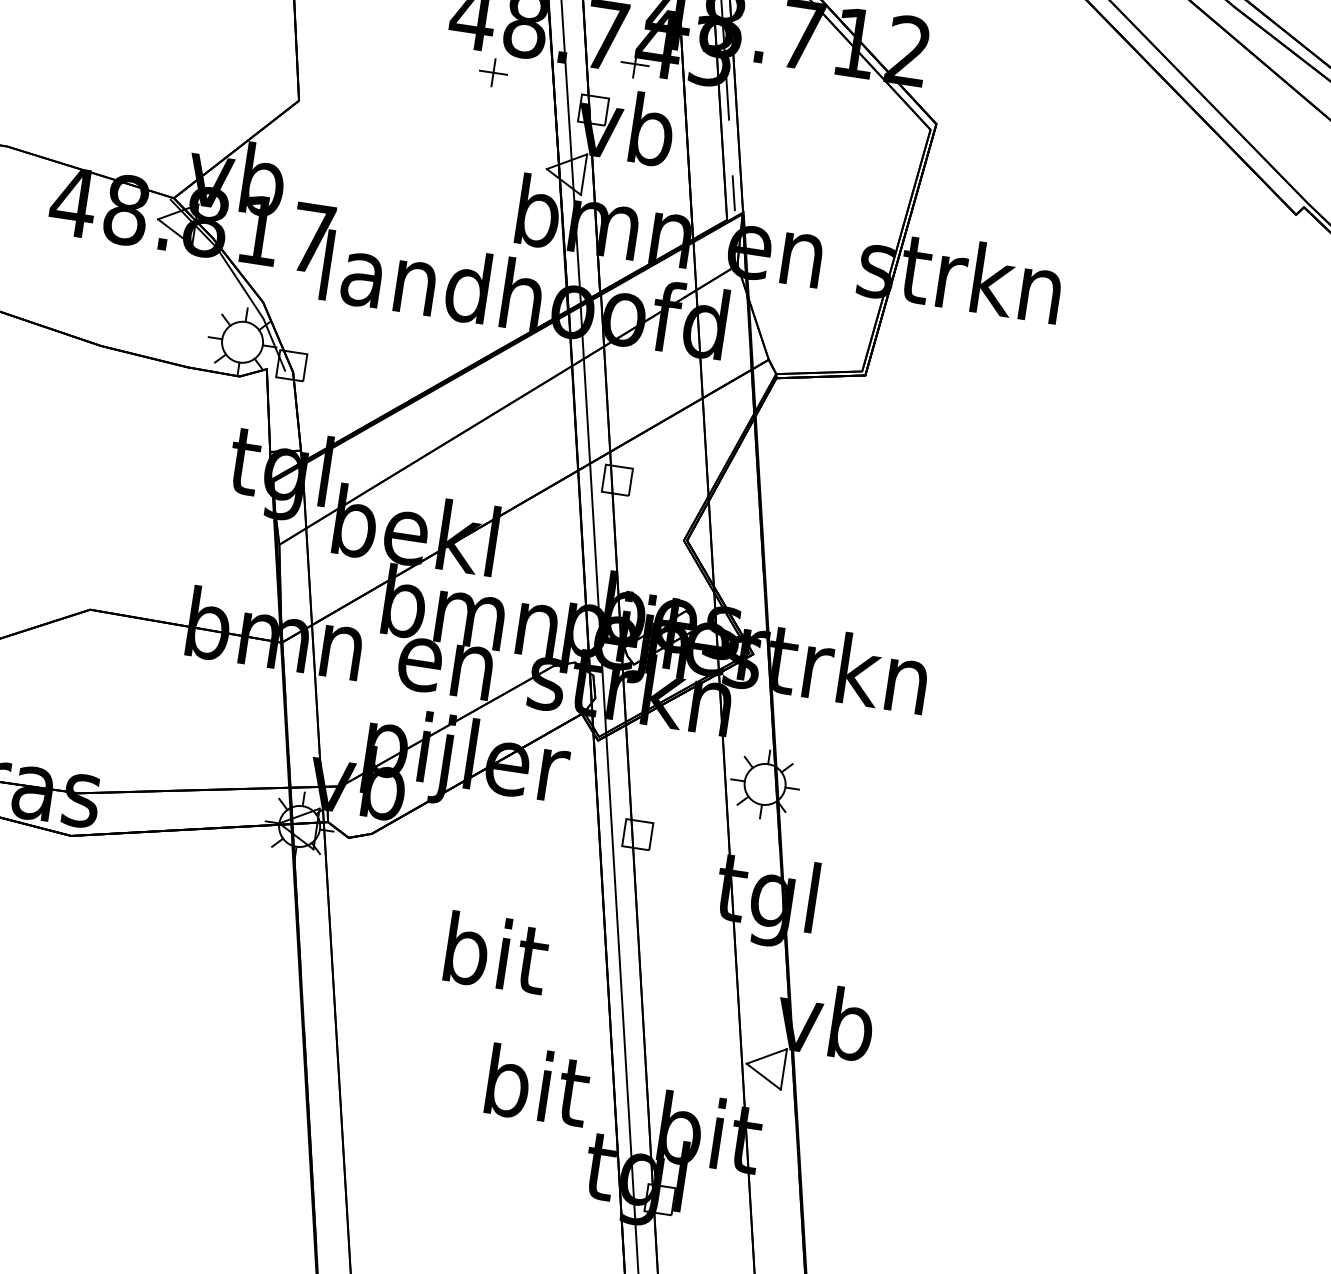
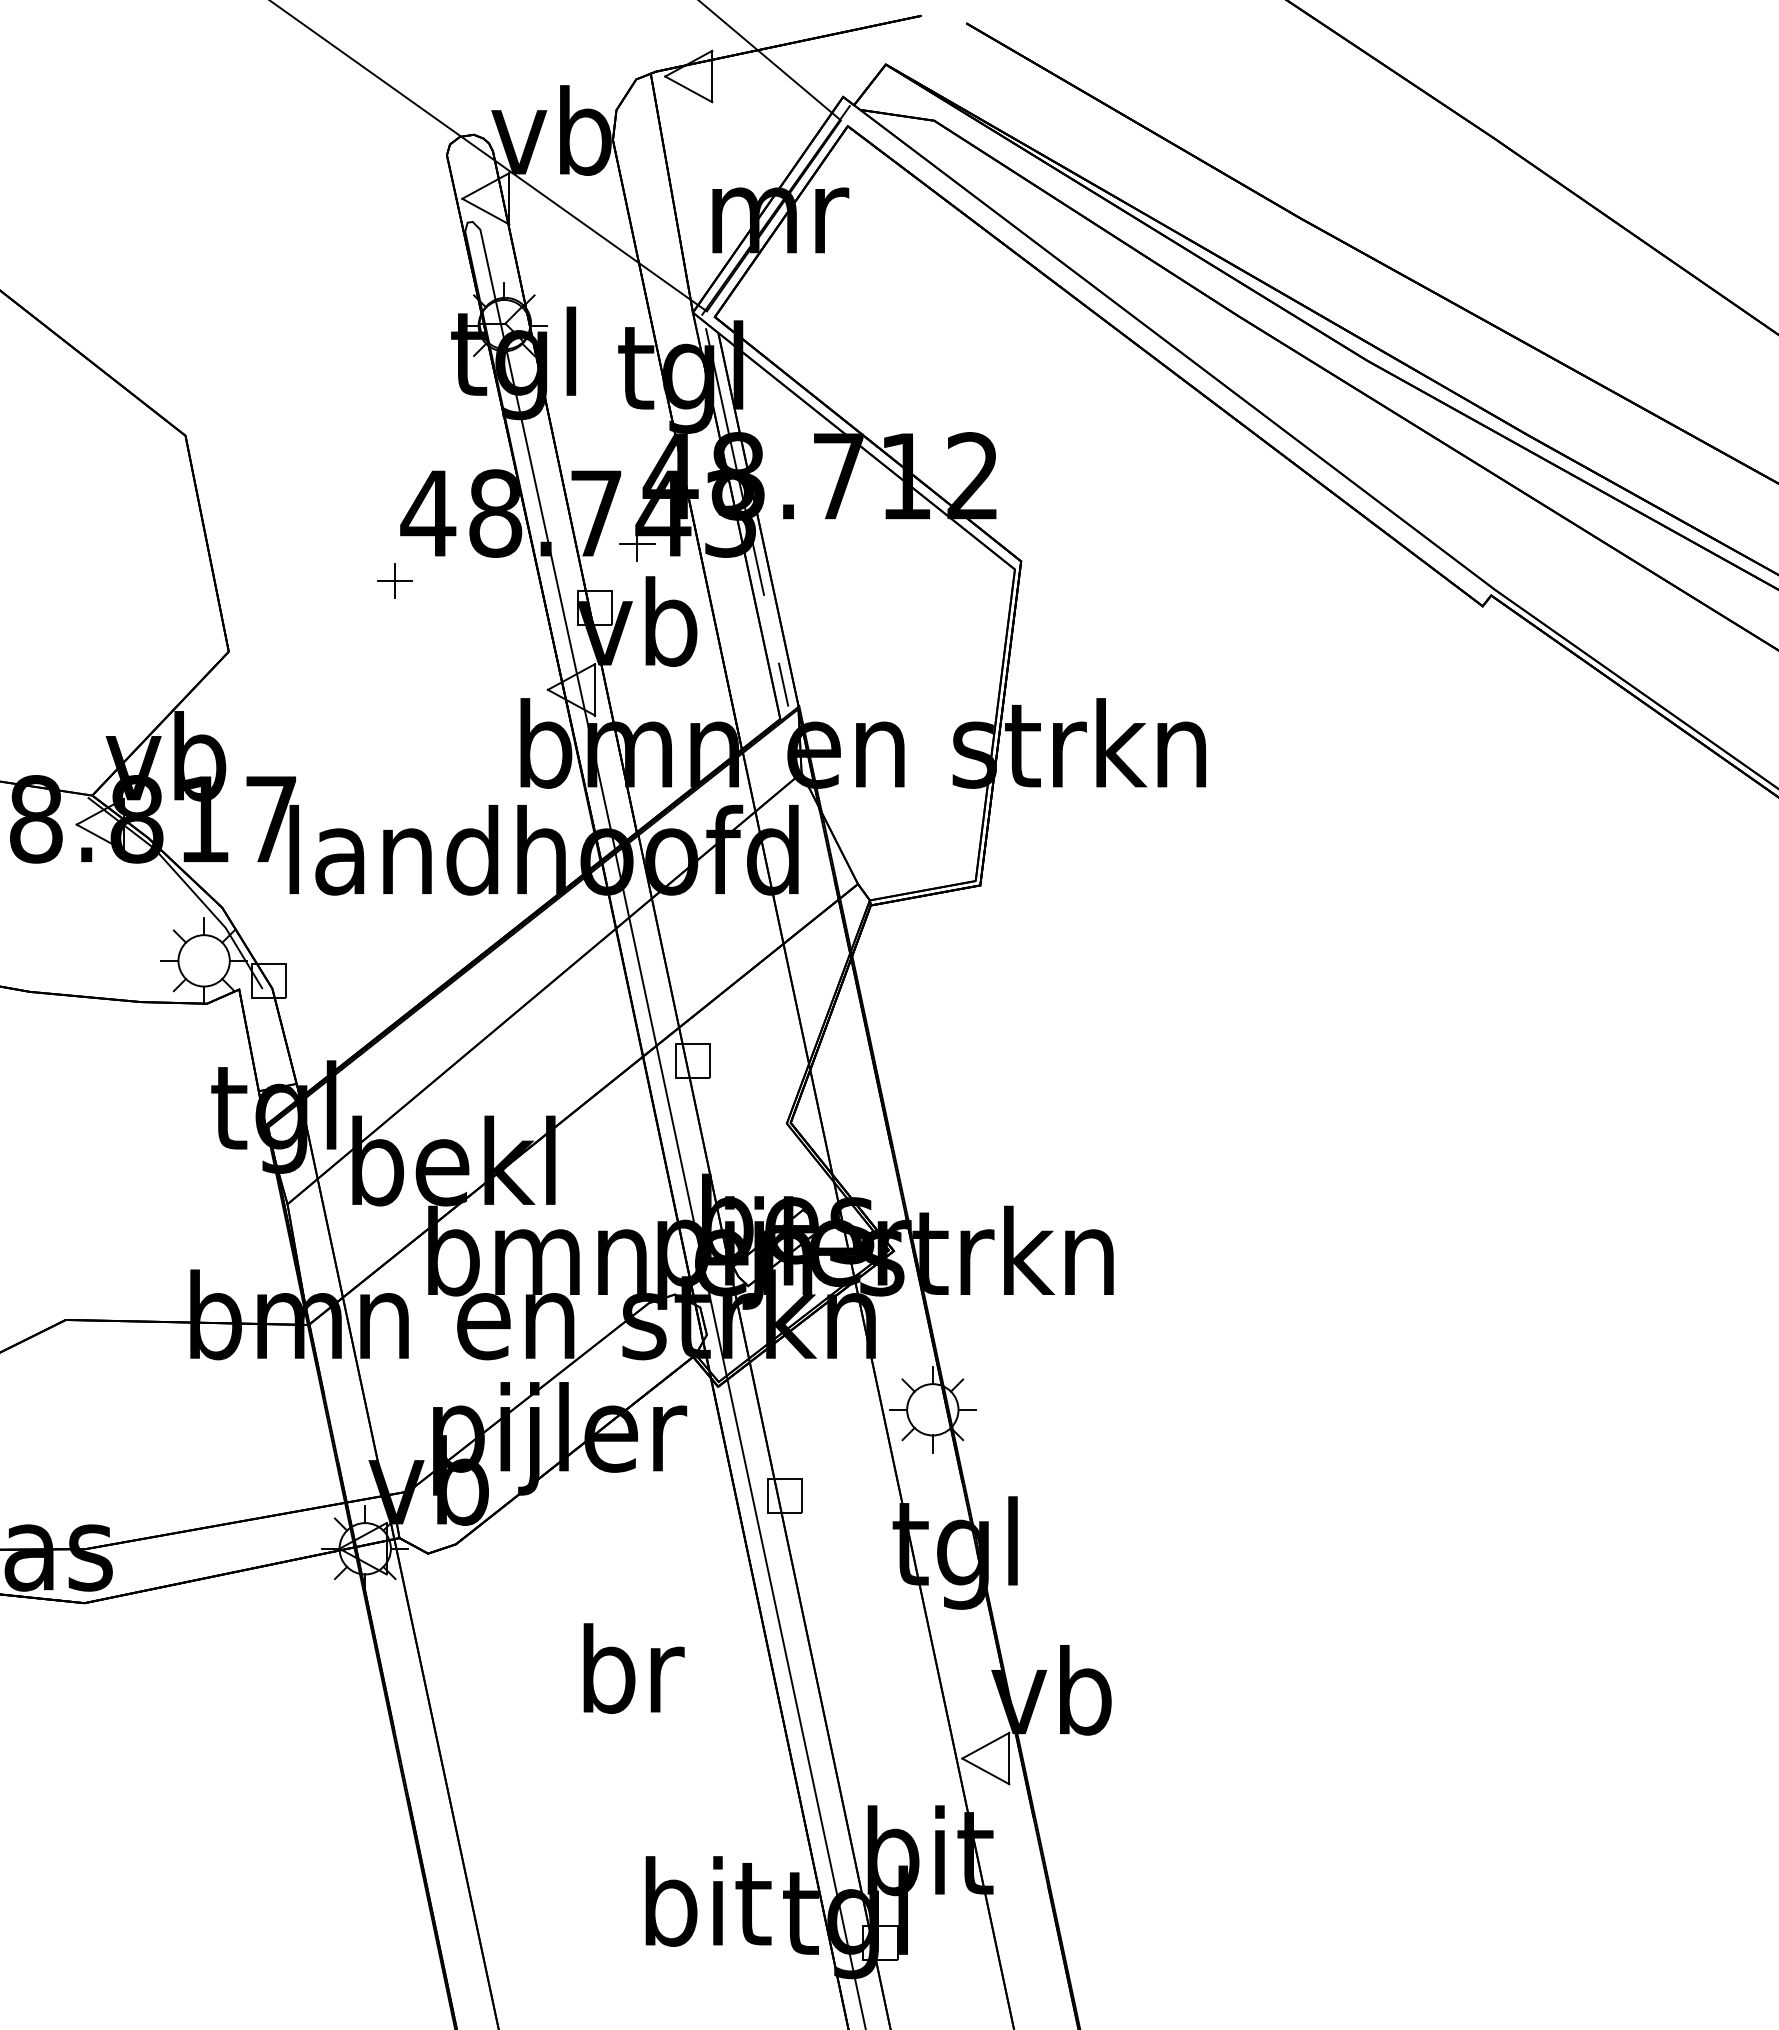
part: (493, 72) -> (394, 580), moved
text: (496, 953) -> (632, 1668), bit -> br
text: (538, 1085) -> (708, 1901), moved

